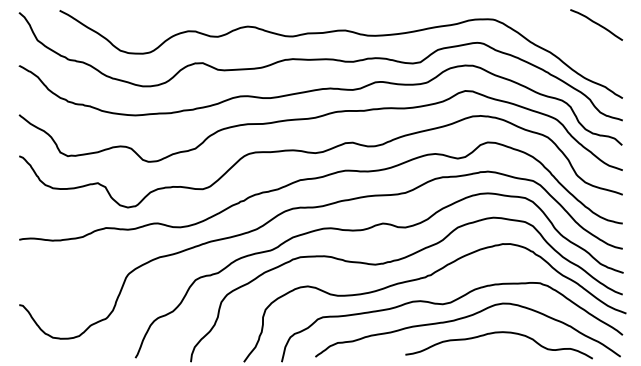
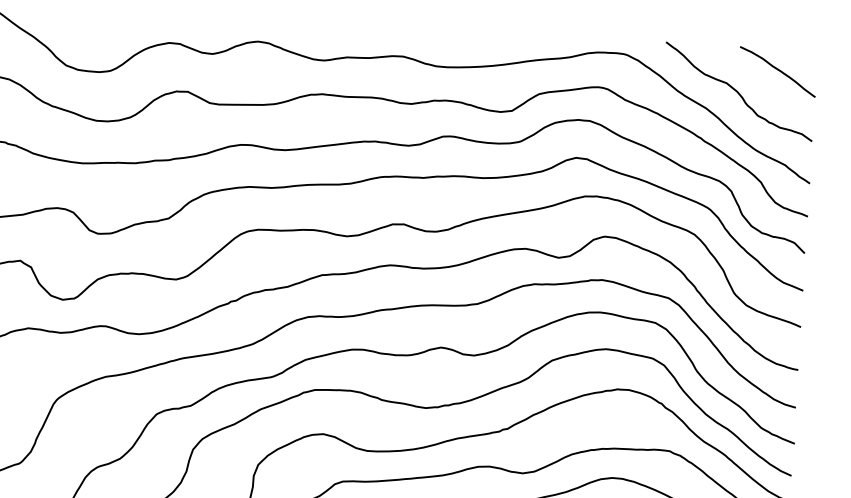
curve: (571, 39) -> (739, 91), added

